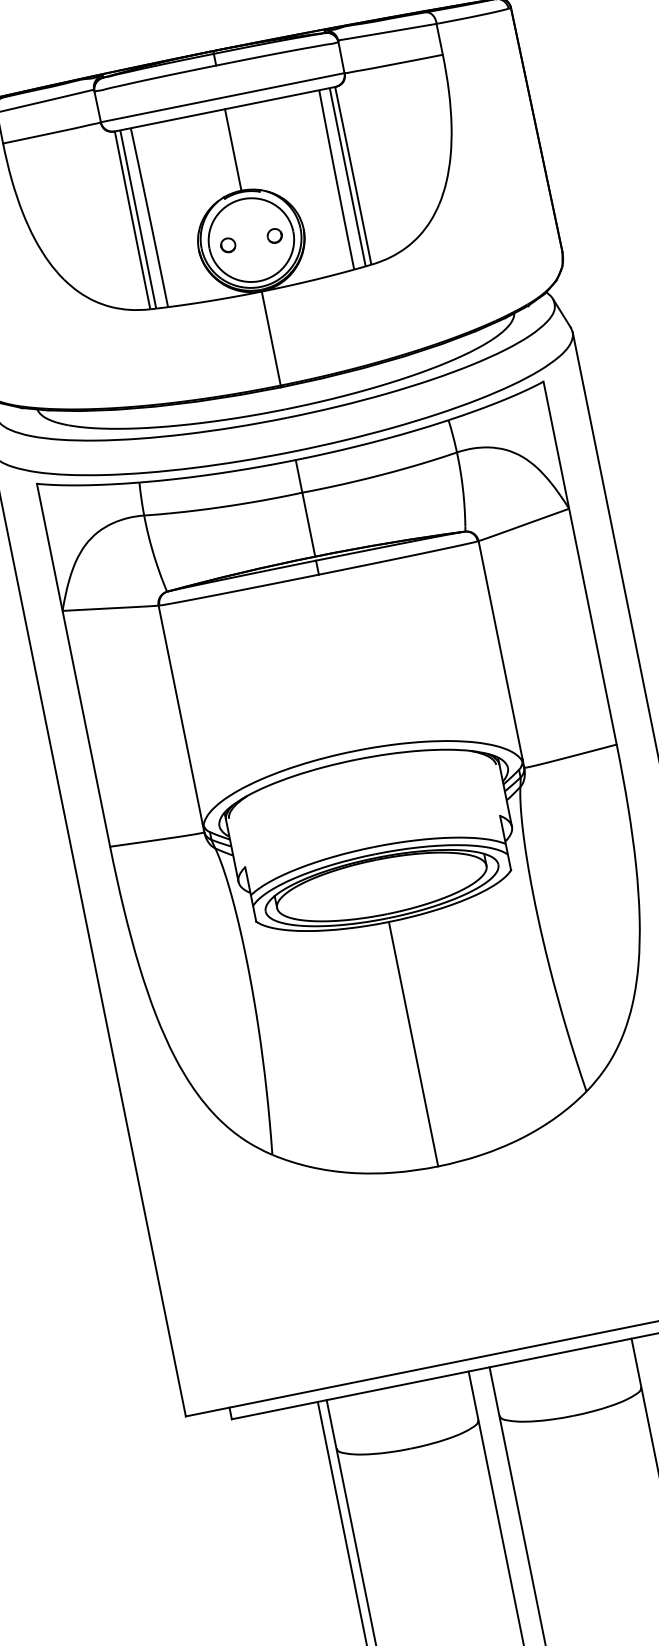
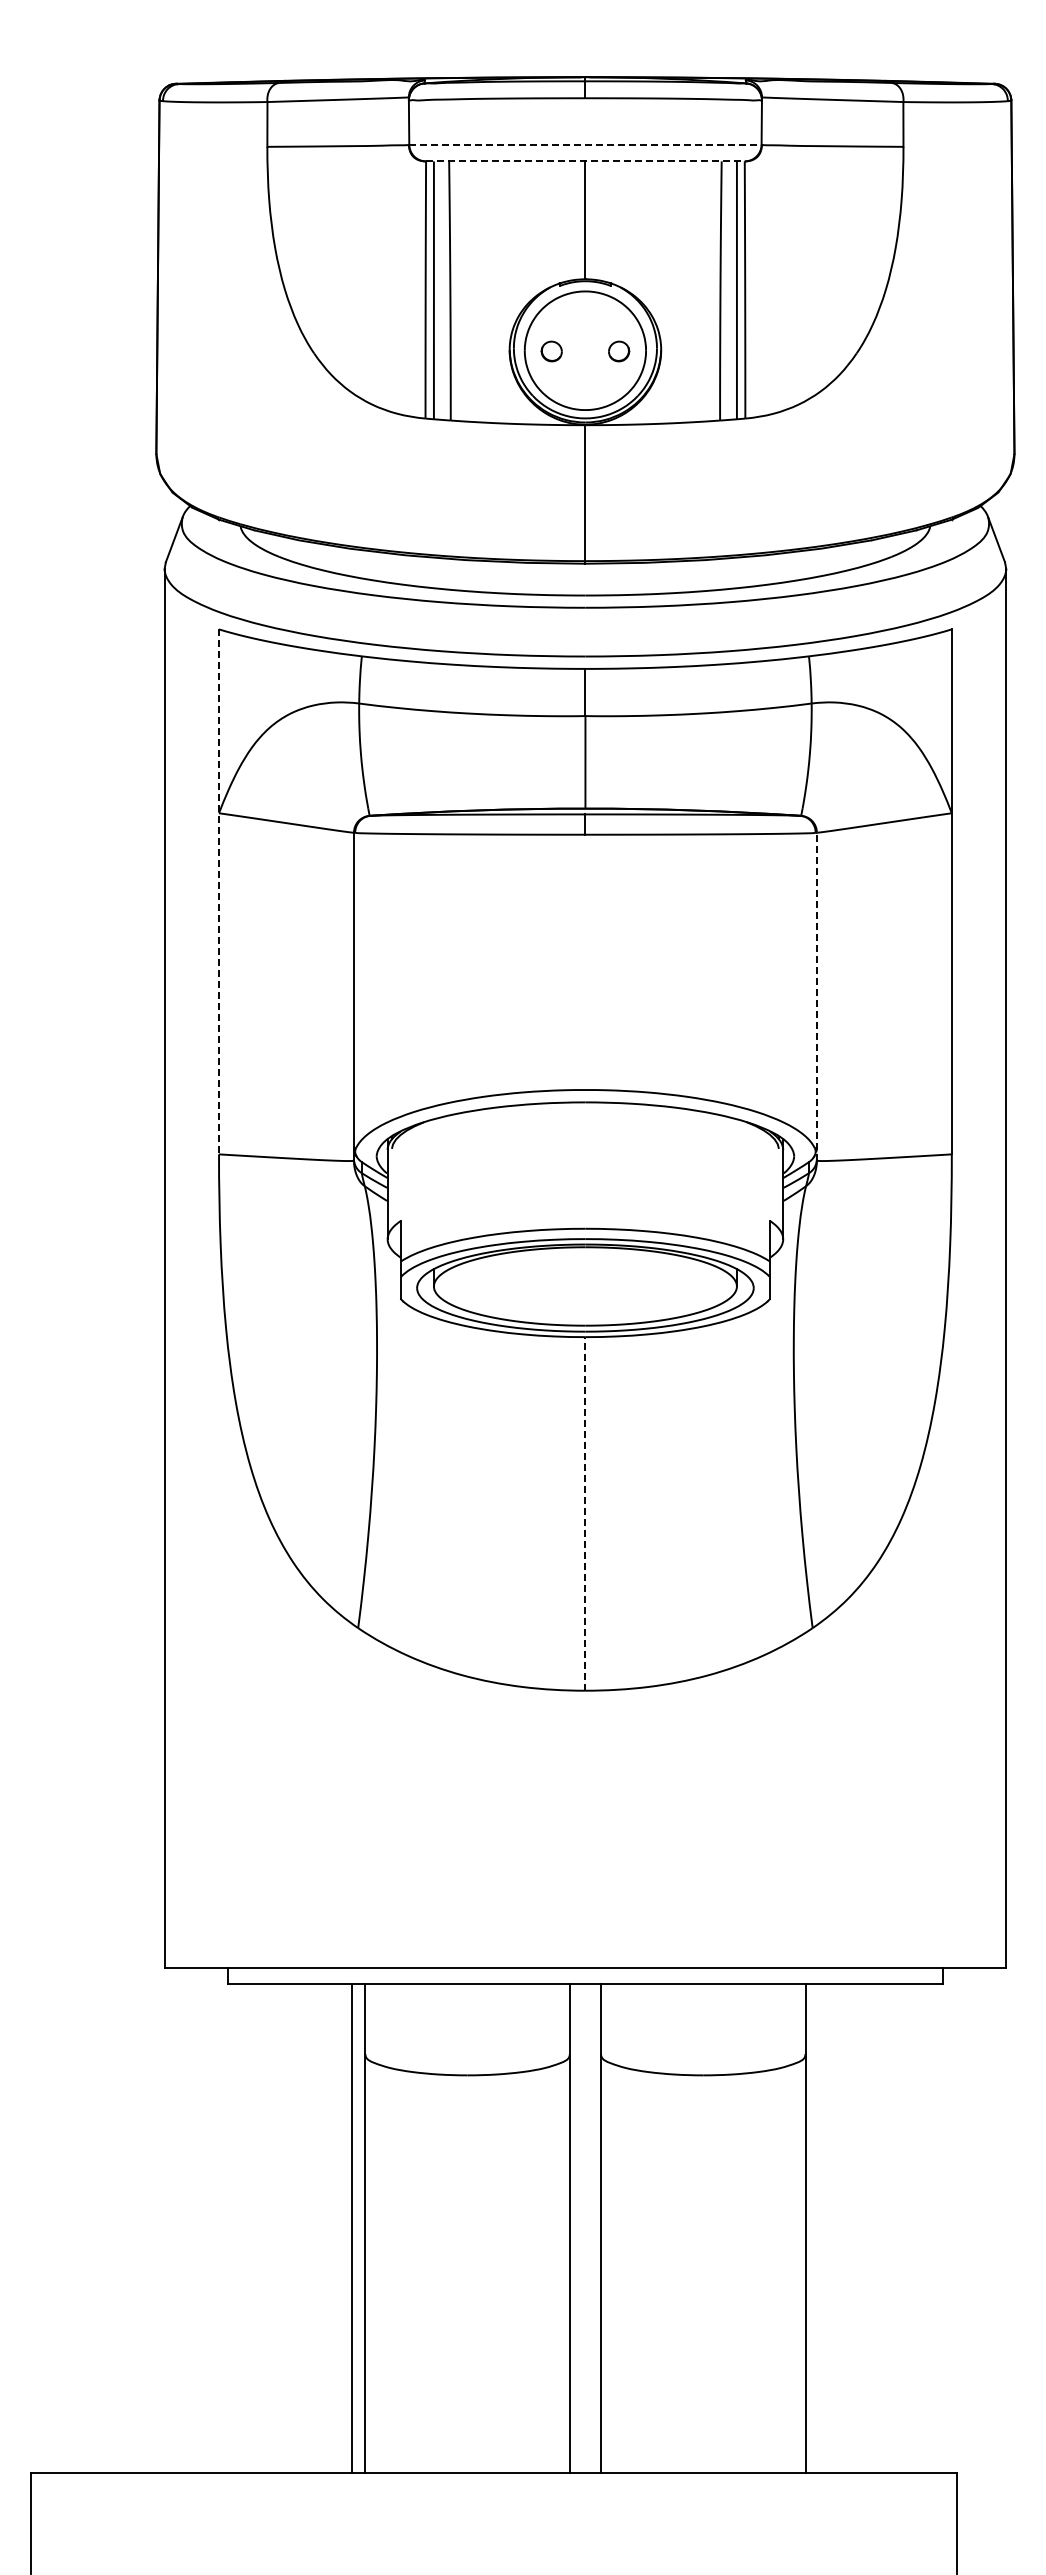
line: (222, 97) -> (585, 144), solid -> dashed
line: (225, 109) -> (585, 161), solid -> dashed
line: (501, 654) -> (816, 996), solid -> dashed
line: (73, 665) -> (219, 892), solid -> dashed
line: (413, 1043) -> (585, 1513), solid -> dashed

